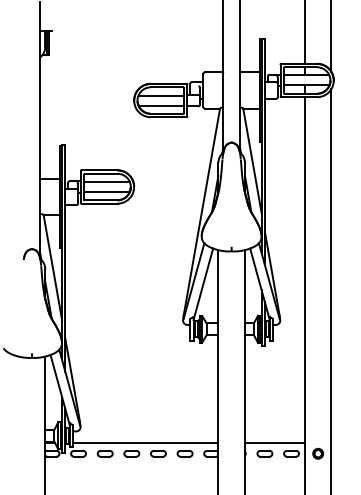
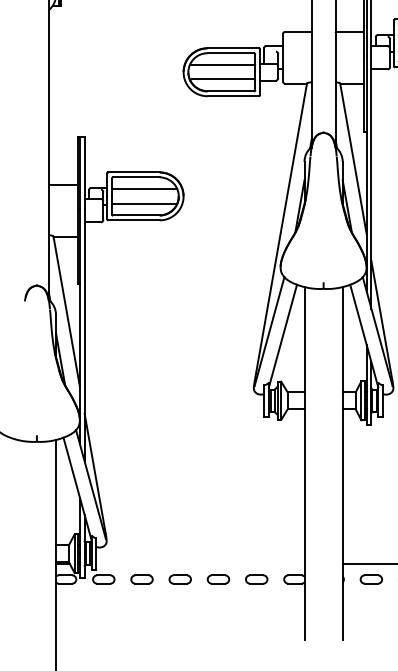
line: (145, 442) -> (199, 563), removed

